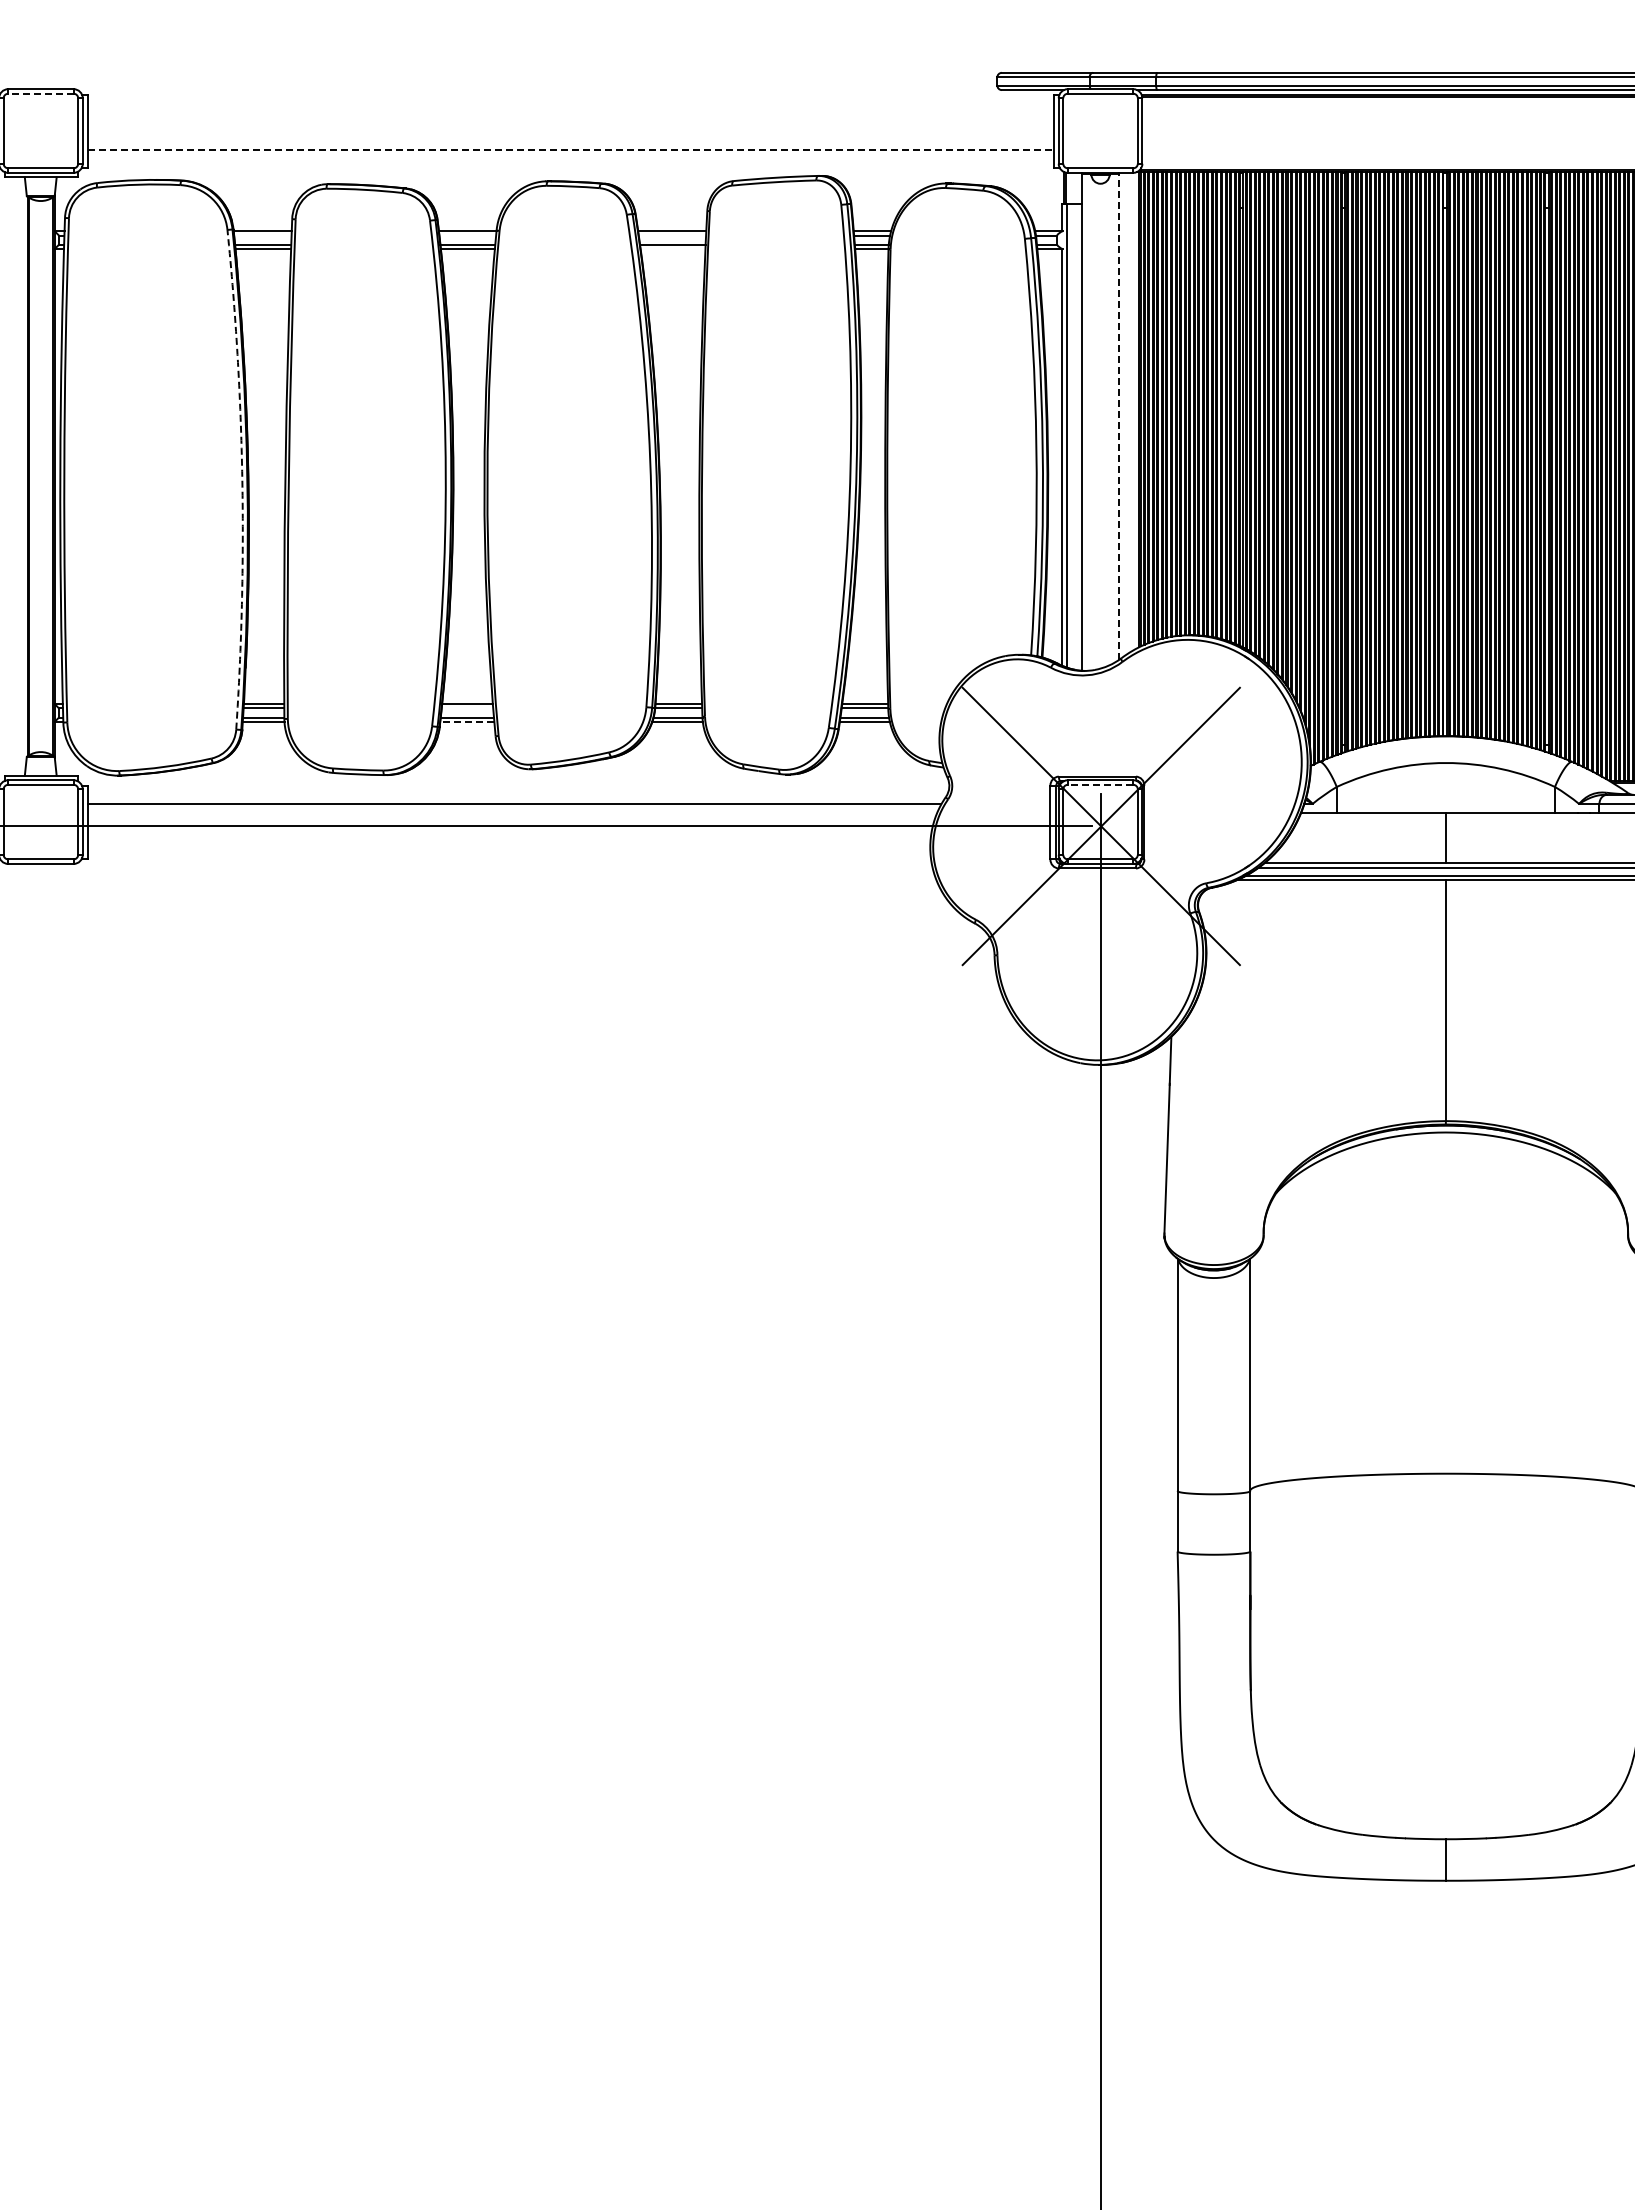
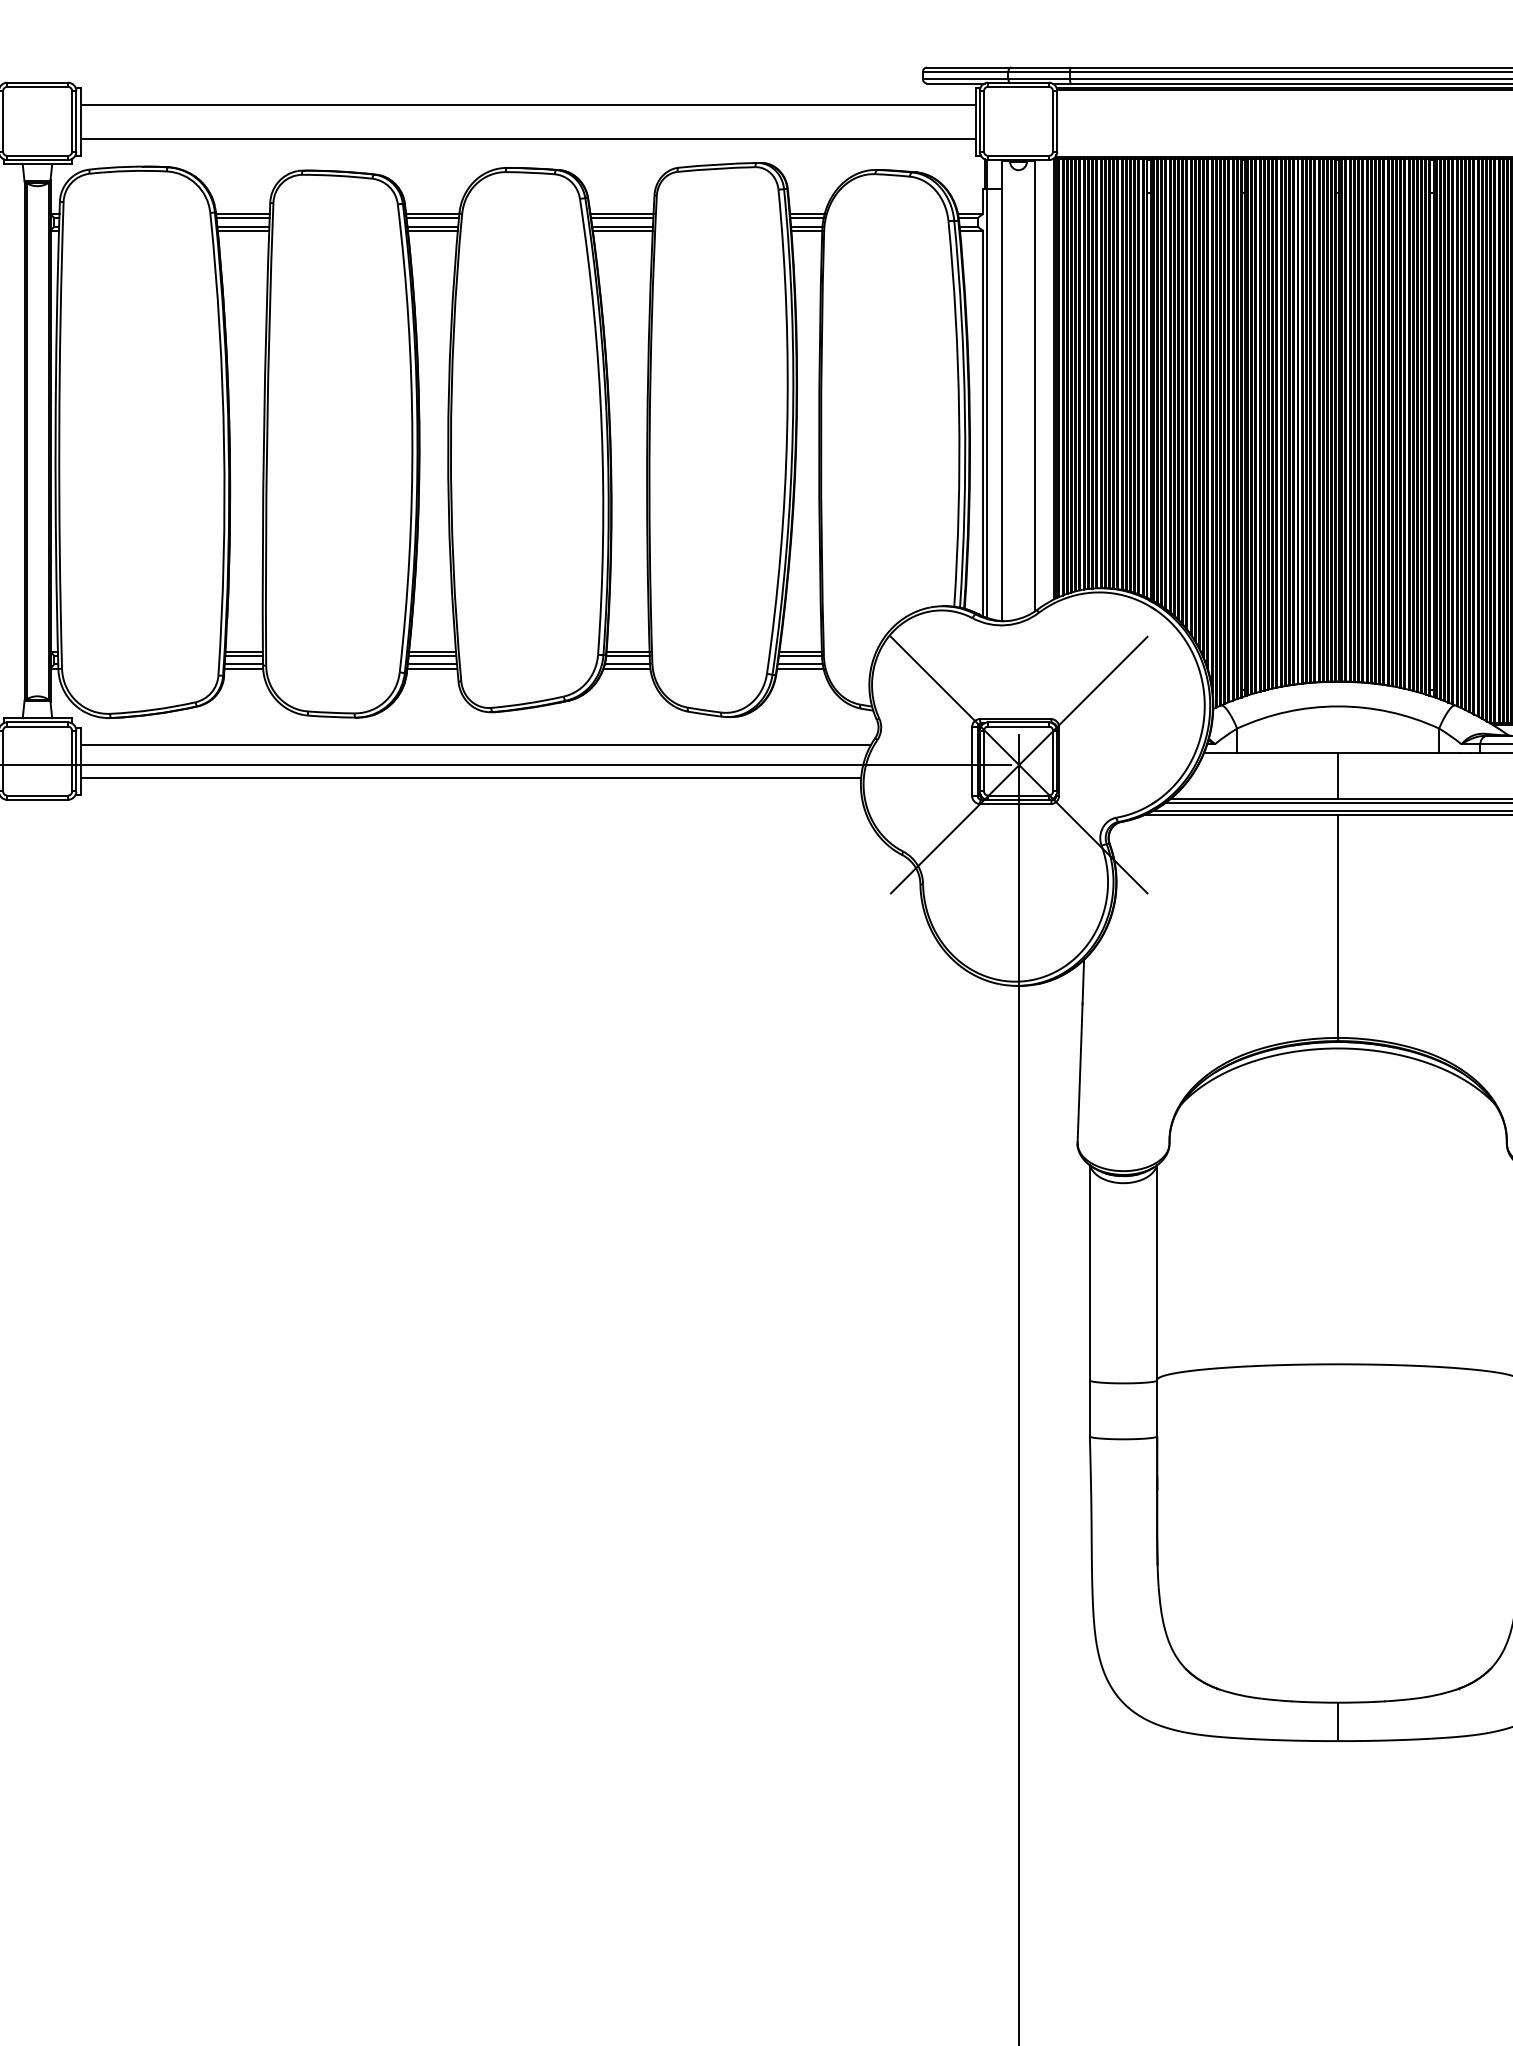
line: (40, 93) -> (37, 86), dashed -> solid
line: (570, 113) -> (527, 105), added
line: (571, 149) -> (528, 138), dashed -> solid
line: (262, 235) -> (242, 218), added
line: (467, 235) -> (432, 218), added
line: (672, 235) -> (622, 218), added
line: (672, 249) -> (622, 231), added
line: (1118, 416) -> (1035, 385), dashed -> solid
arc: (242, 479) -> (224, 443), dashed -> solid
line: (467, 708) -> (432, 655), added
line: (466, 722) -> (431, 668), dashed -> solid
line: (1100, 784) -> (1018, 726), dashed -> solid
line: (508, 840) -> (470, 778), added

